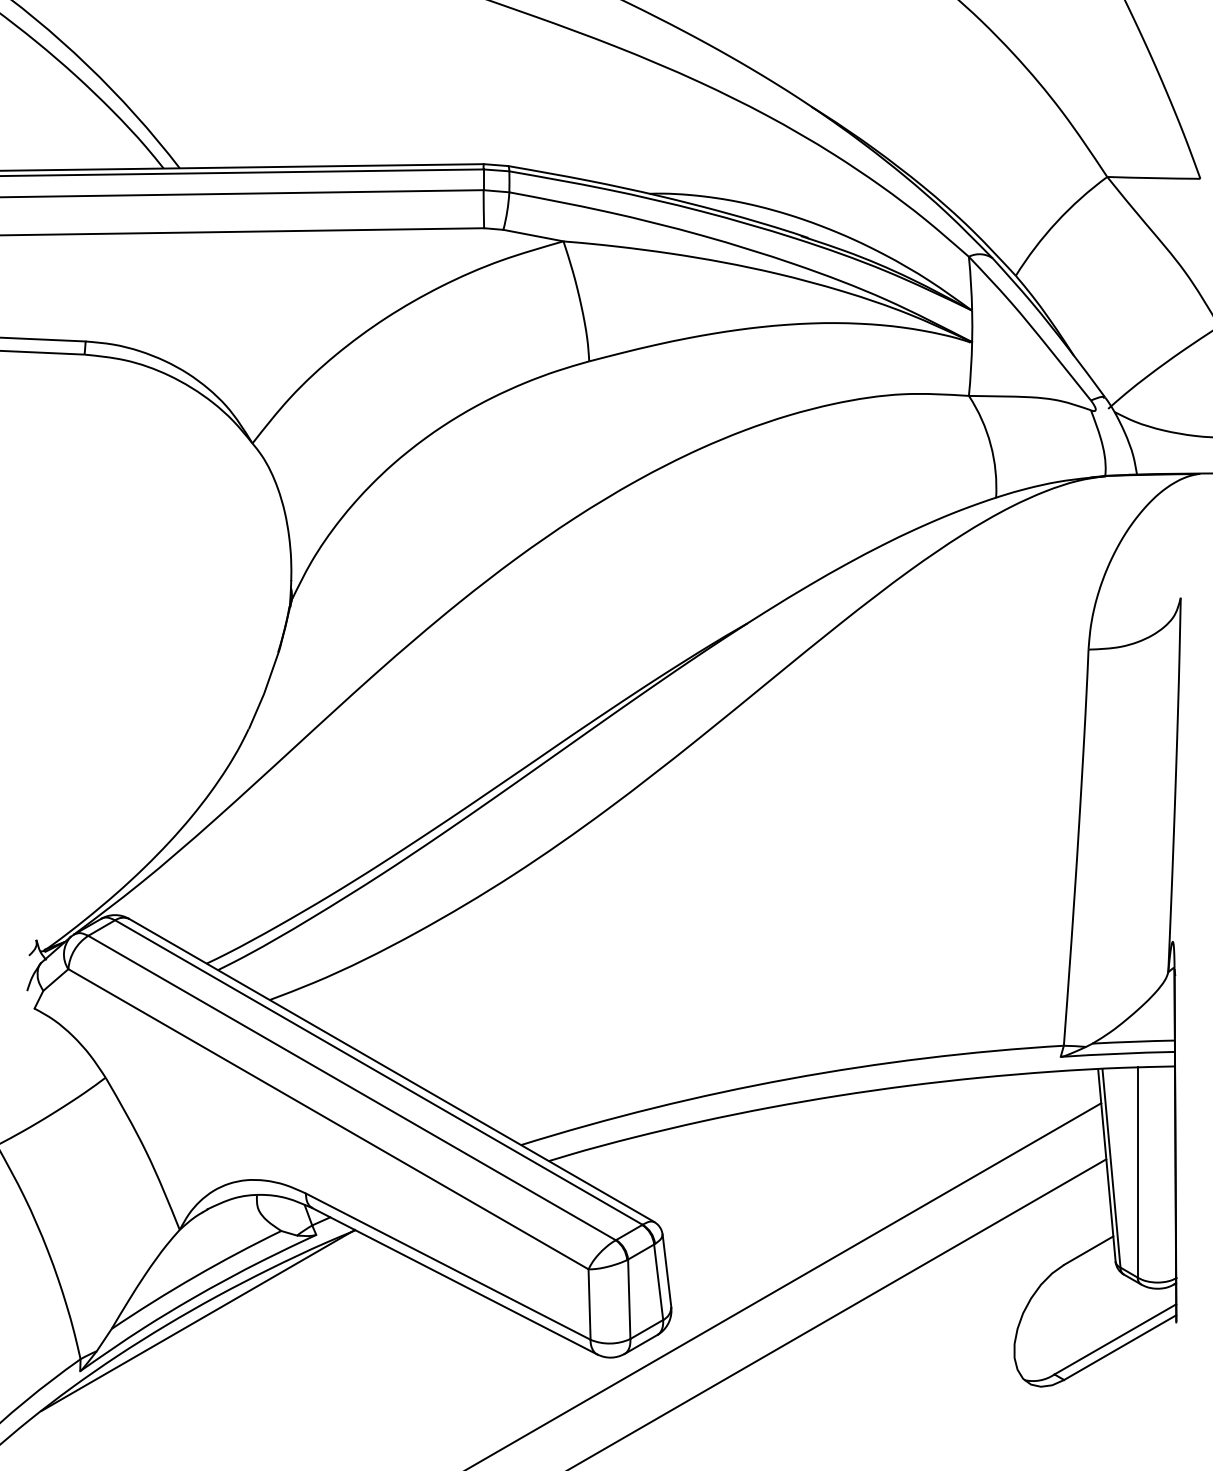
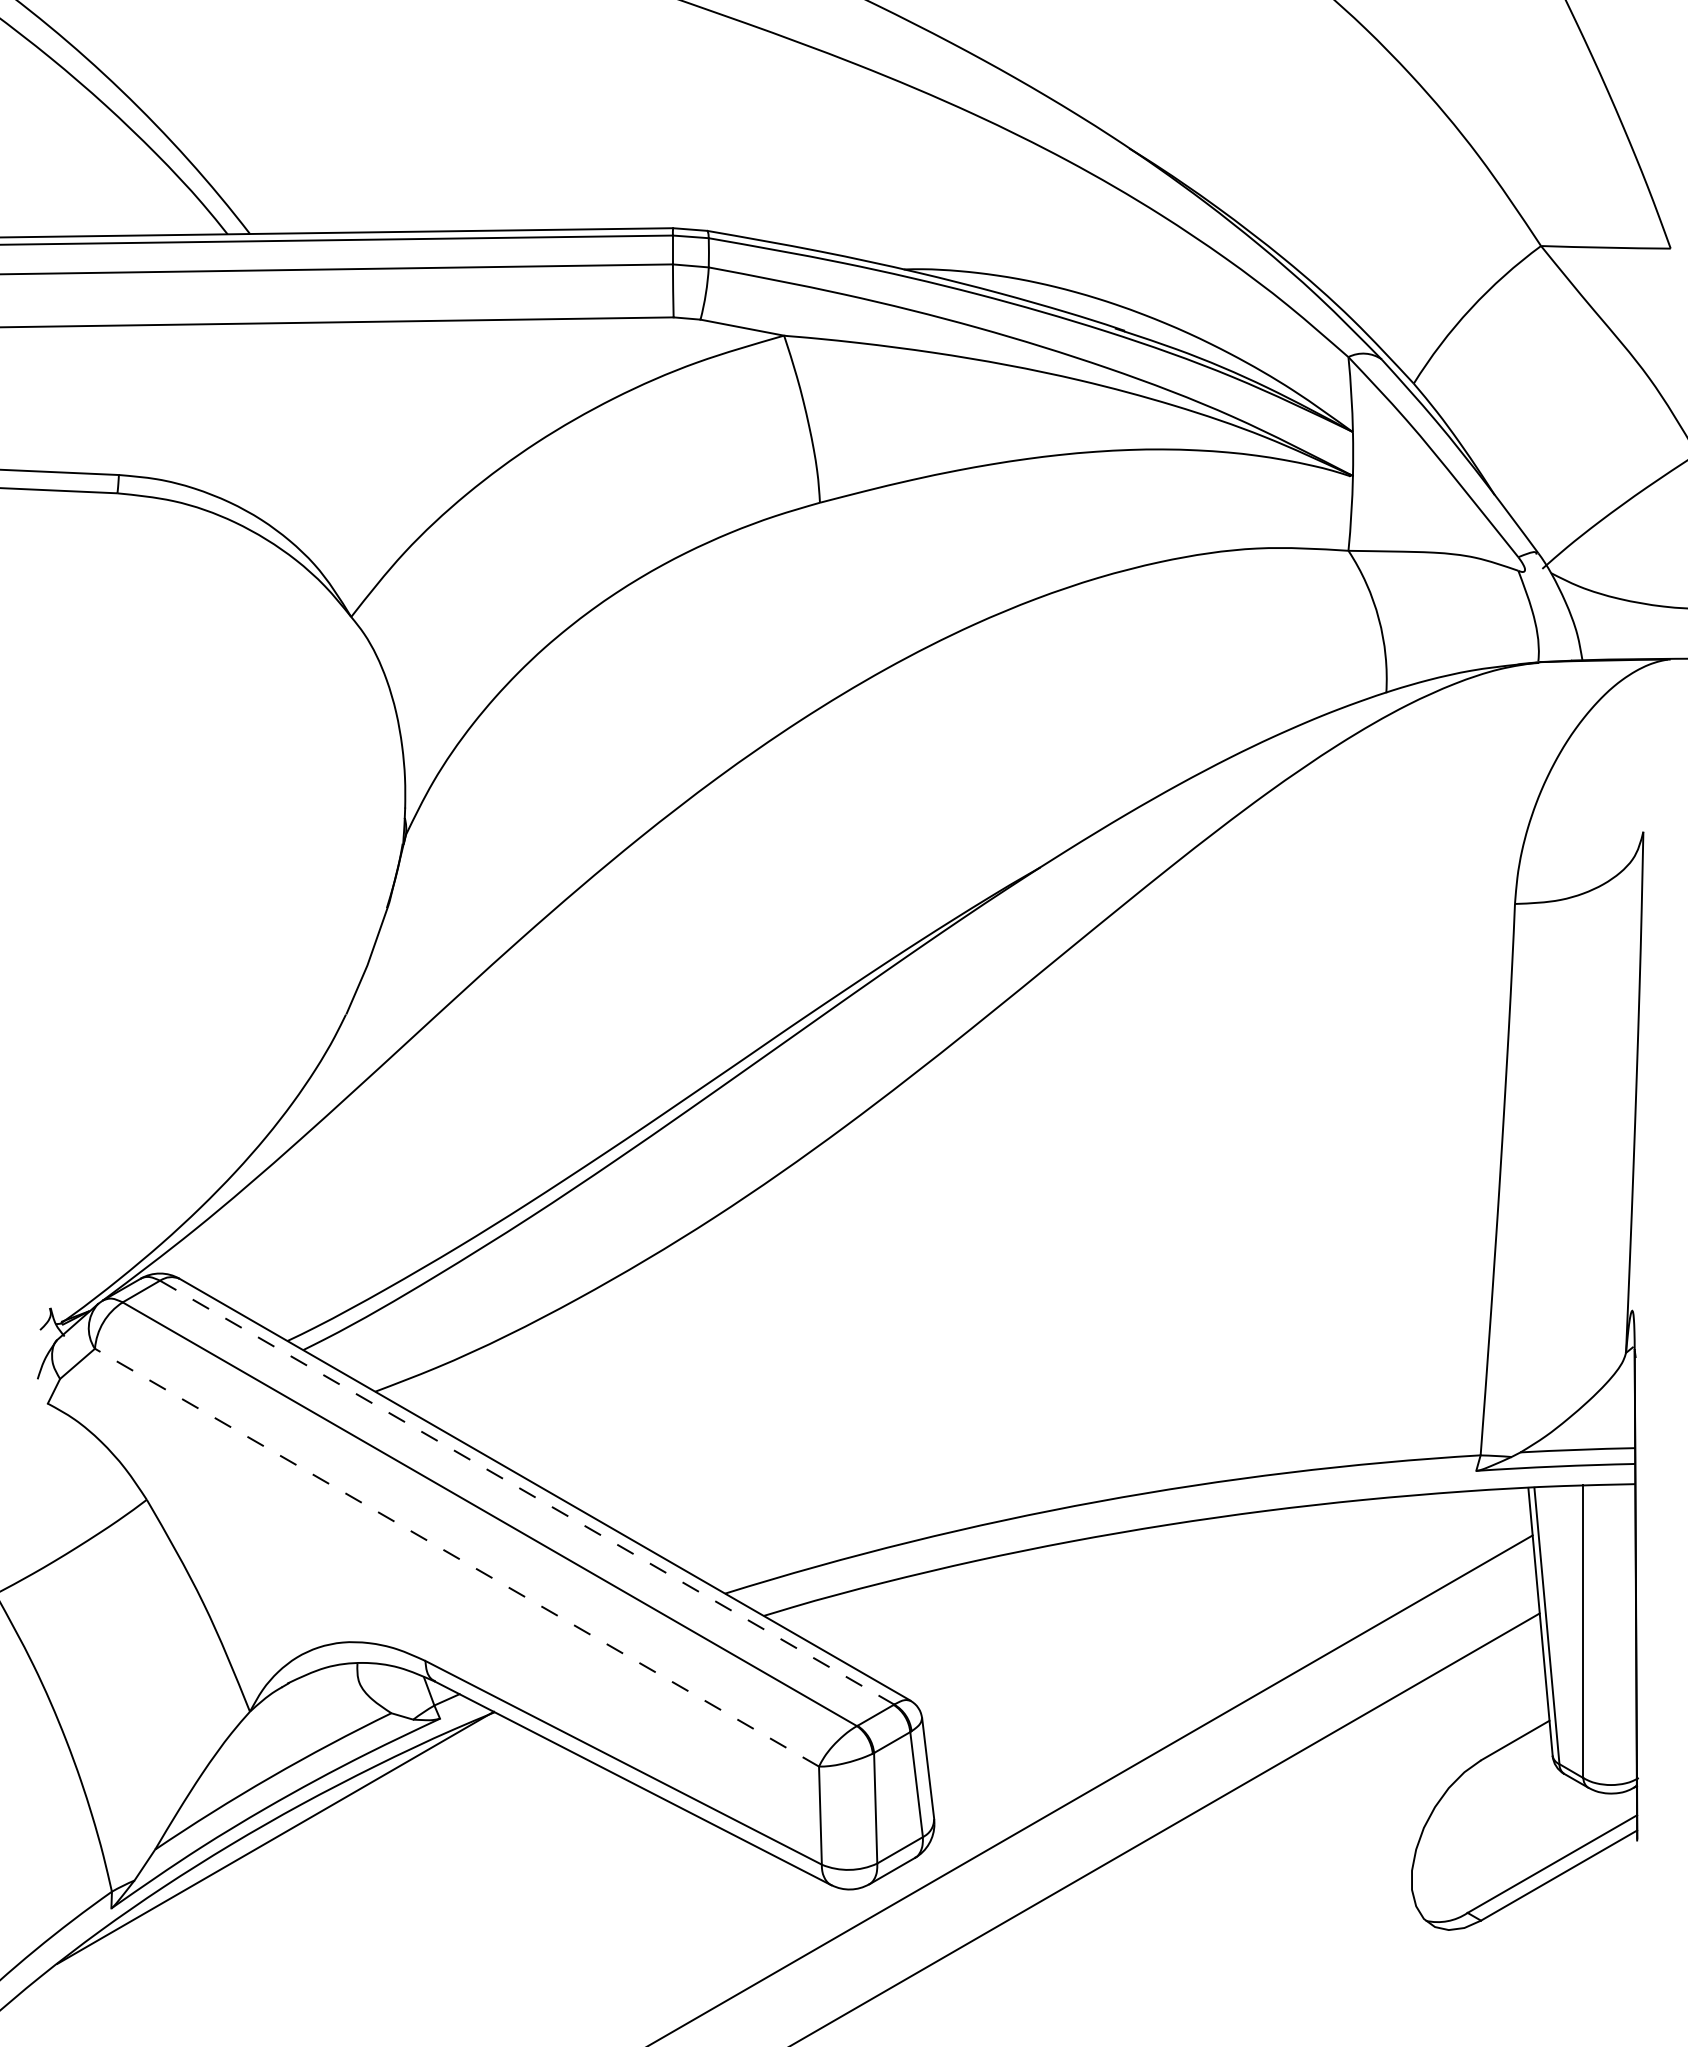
line: (379, 1072) -> (527, 1492), solid -> dashed
line: (328, 1119) -> (457, 1557), solid -> dashed

